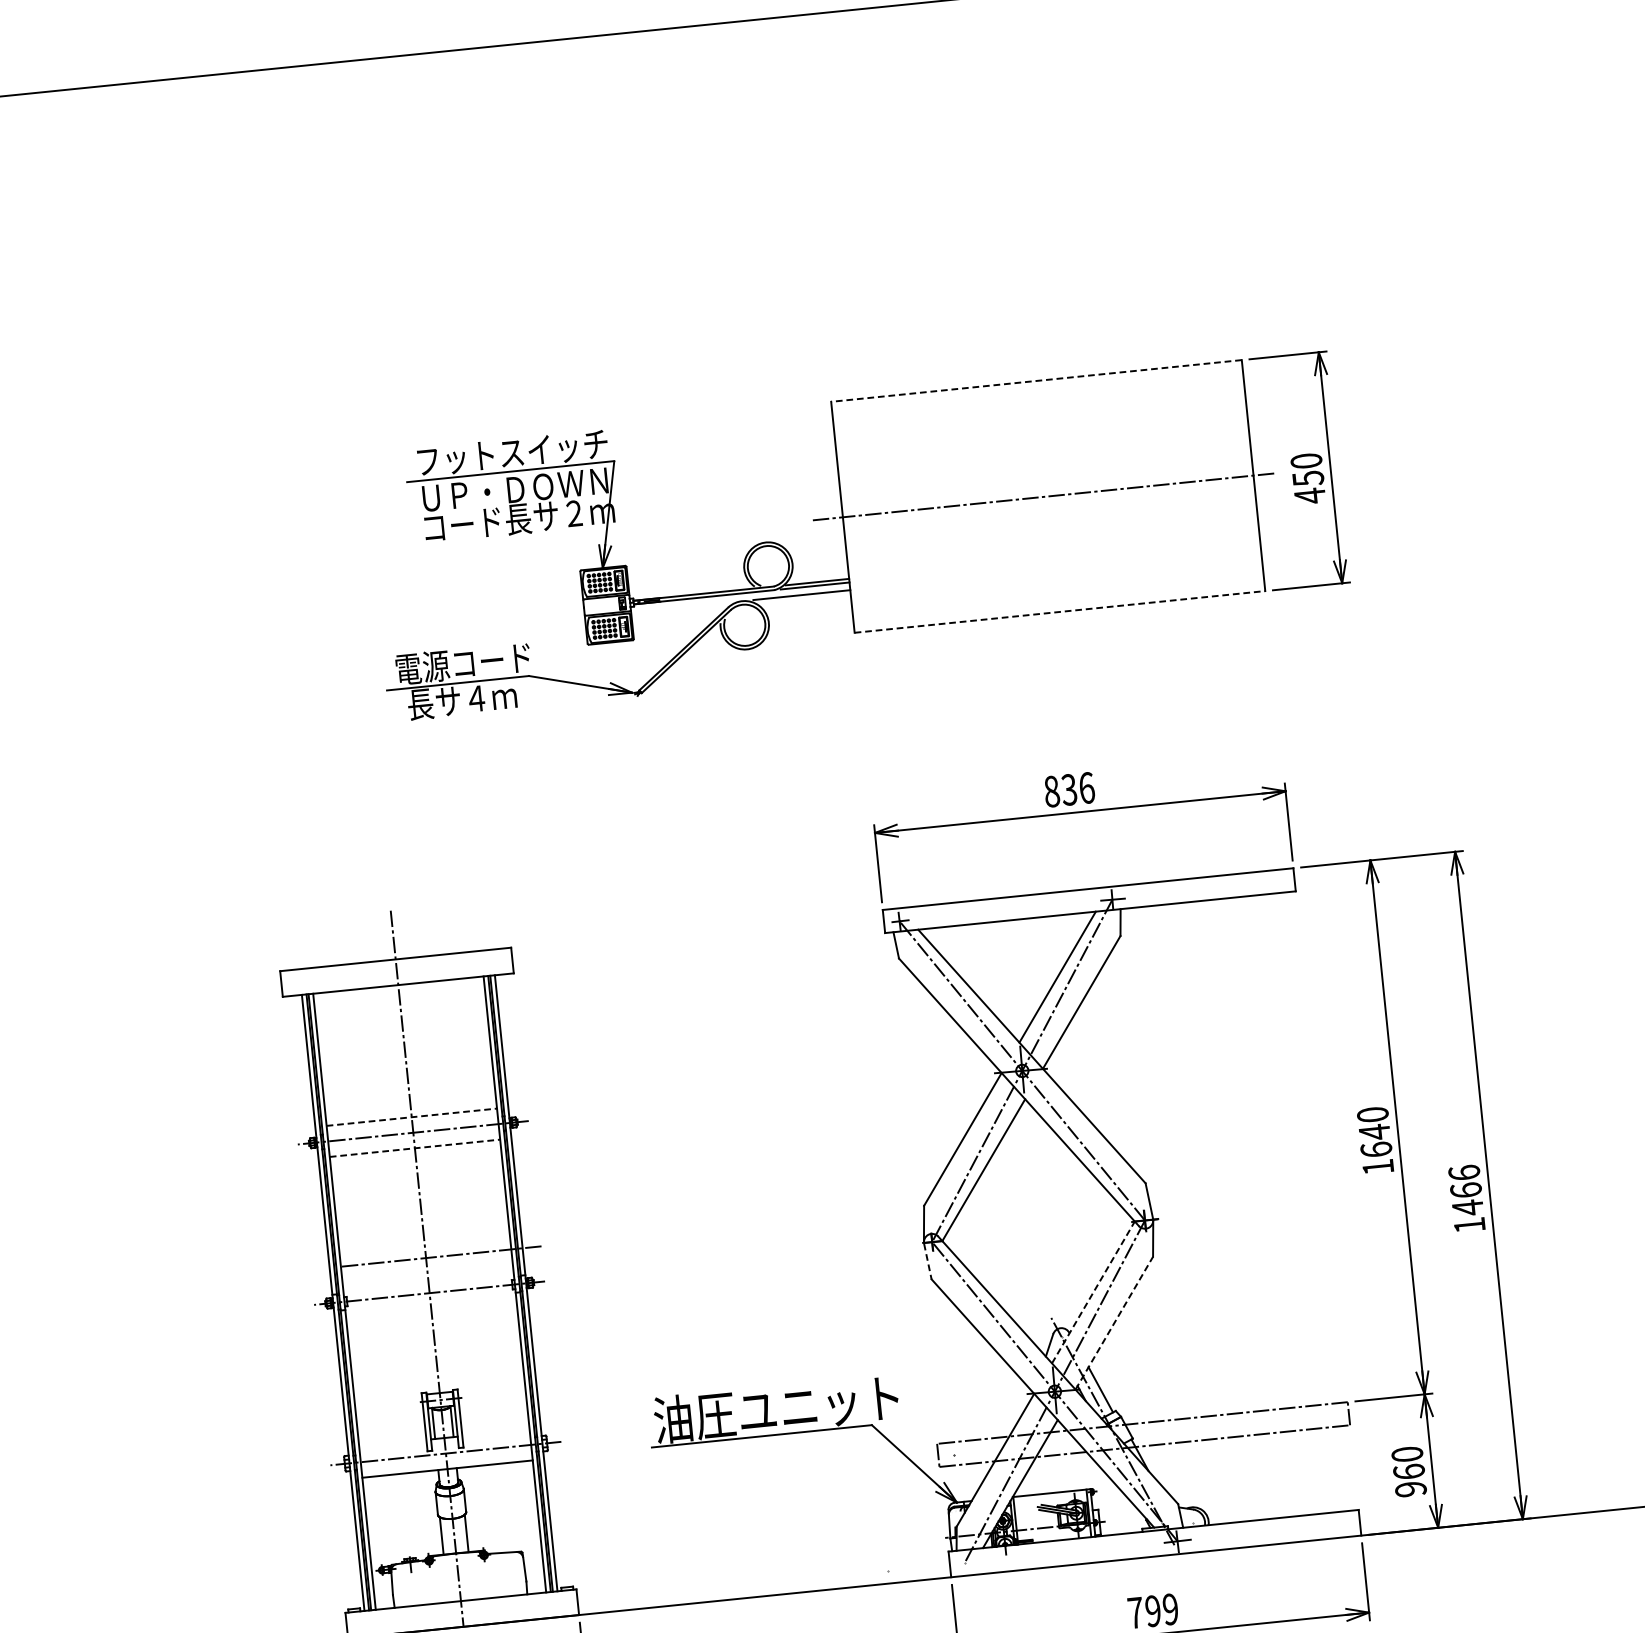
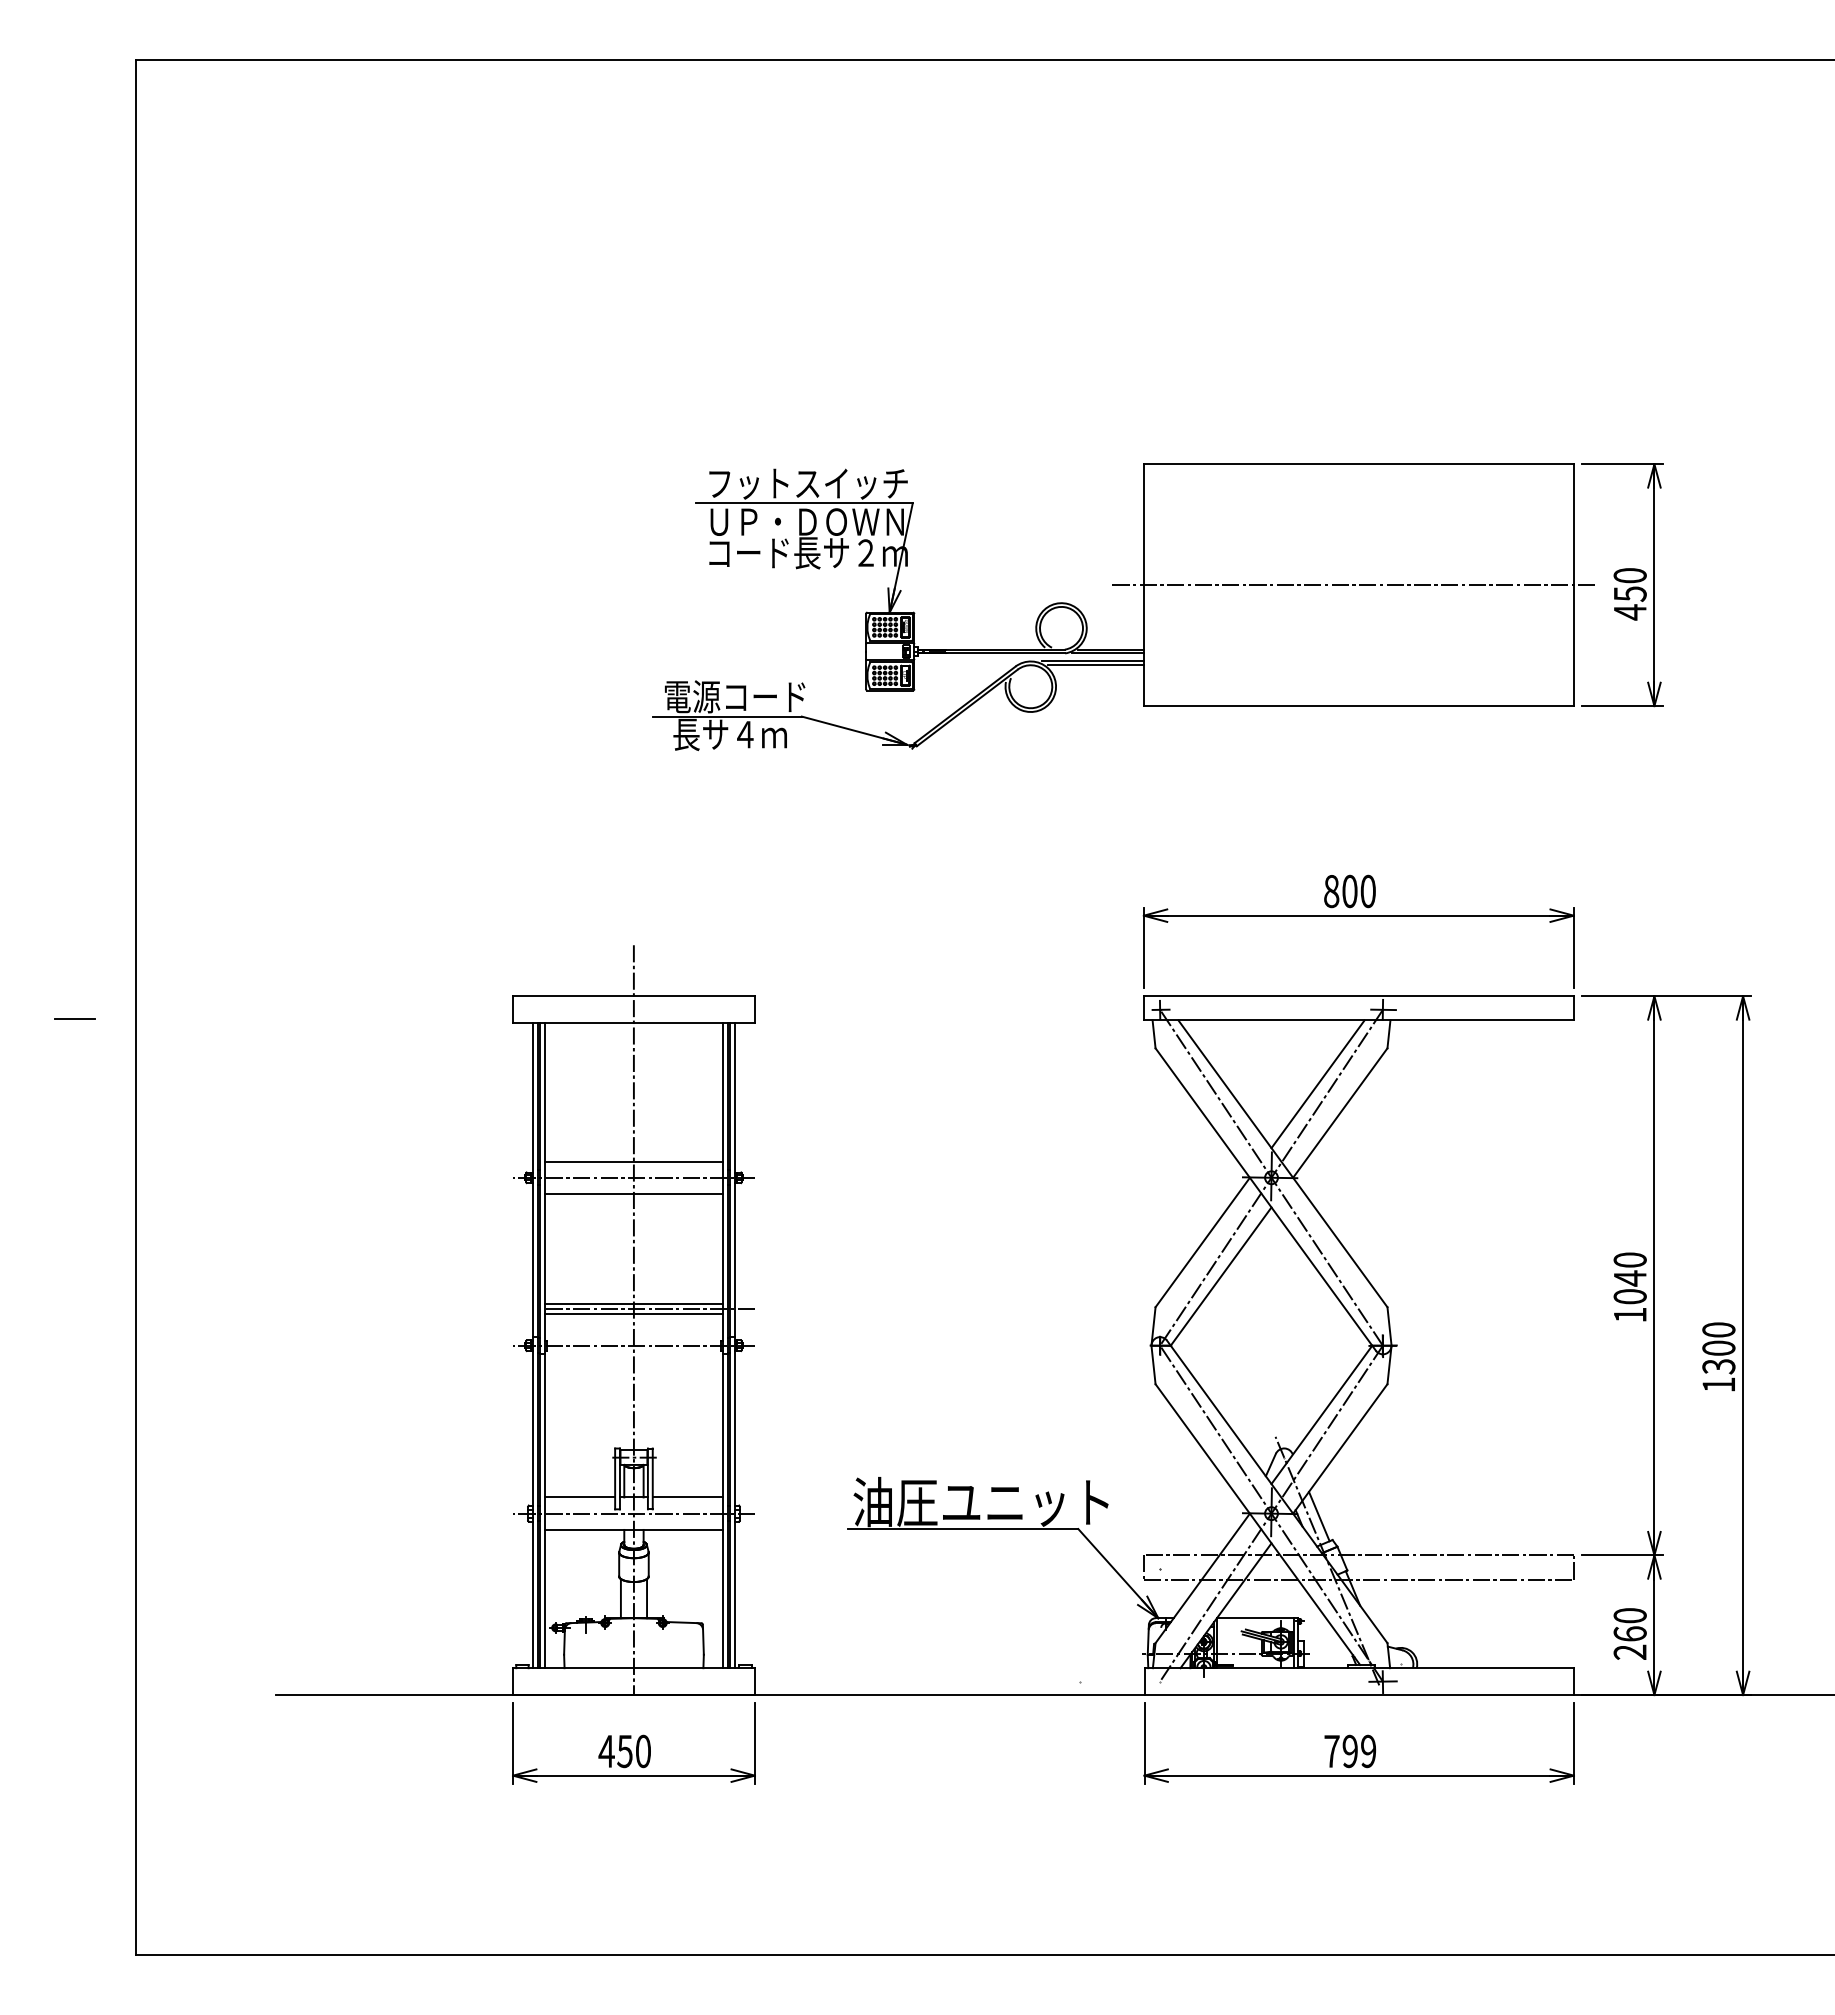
line: (1036, 381) -> (1358, 464), dashed -> solid
line: (804, 598) -> (1095, 665), added
line: (1059, 612) -> (1358, 706), dashed -> solid
text: (1077, 789) -> (1358, 891), 836 -> 800
line: (412, 1117) -> (634, 1161), dashed -> solid
line: (415, 1148) -> (634, 1194), dashed -> solid
text: (1375, 1149) -> (1629, 1296), 1640 -> 1040
text: (1465, 1190) -> (1718, 1348), 1466 -> 1300
line: (425, 1253) -> (633, 1304), added
line: (927, 1261) -> (1153, 1365), dashed -> solid
line: (426, 1262) -> (633, 1313), added
line: (1093, 1292) -> (1321, 1414), dashed -> solid
line: (1114, 1322) -> (1340, 1448), dashed -> solid
line: (495, 1432) -> (687, 1497), added
line: (392, 1443) -> (579, 1497), added
text: (1411, 1488) -> (1630, 1651), 960 -> 260

